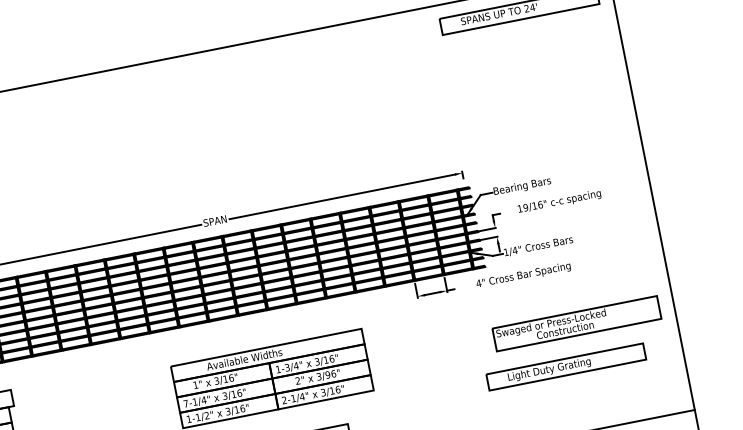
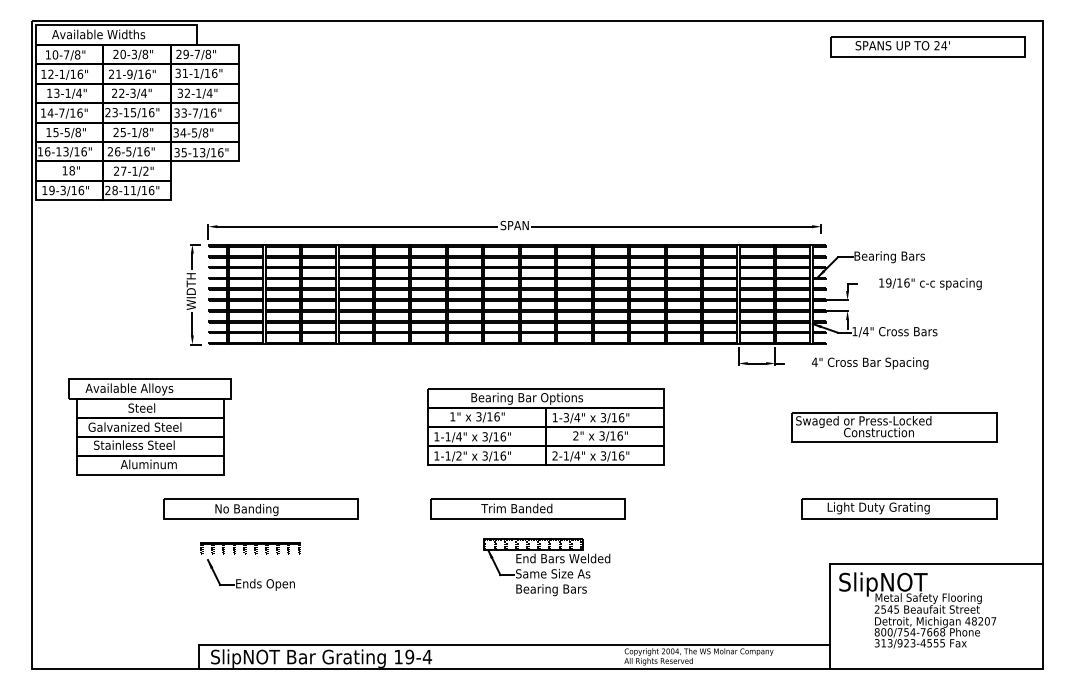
part: (576, 323) -> (894, 427), moved
text: (252, 358) -> (526, 398), Available Widths -> Bearing Bar Options
part: (566, 366) -> (899, 508), moved
text: (327, 374) -> (612, 435), 3/96" -> 3/16"
text: (185, 403) -> (436, 436), 7-1/4" -> 1-1/4"

